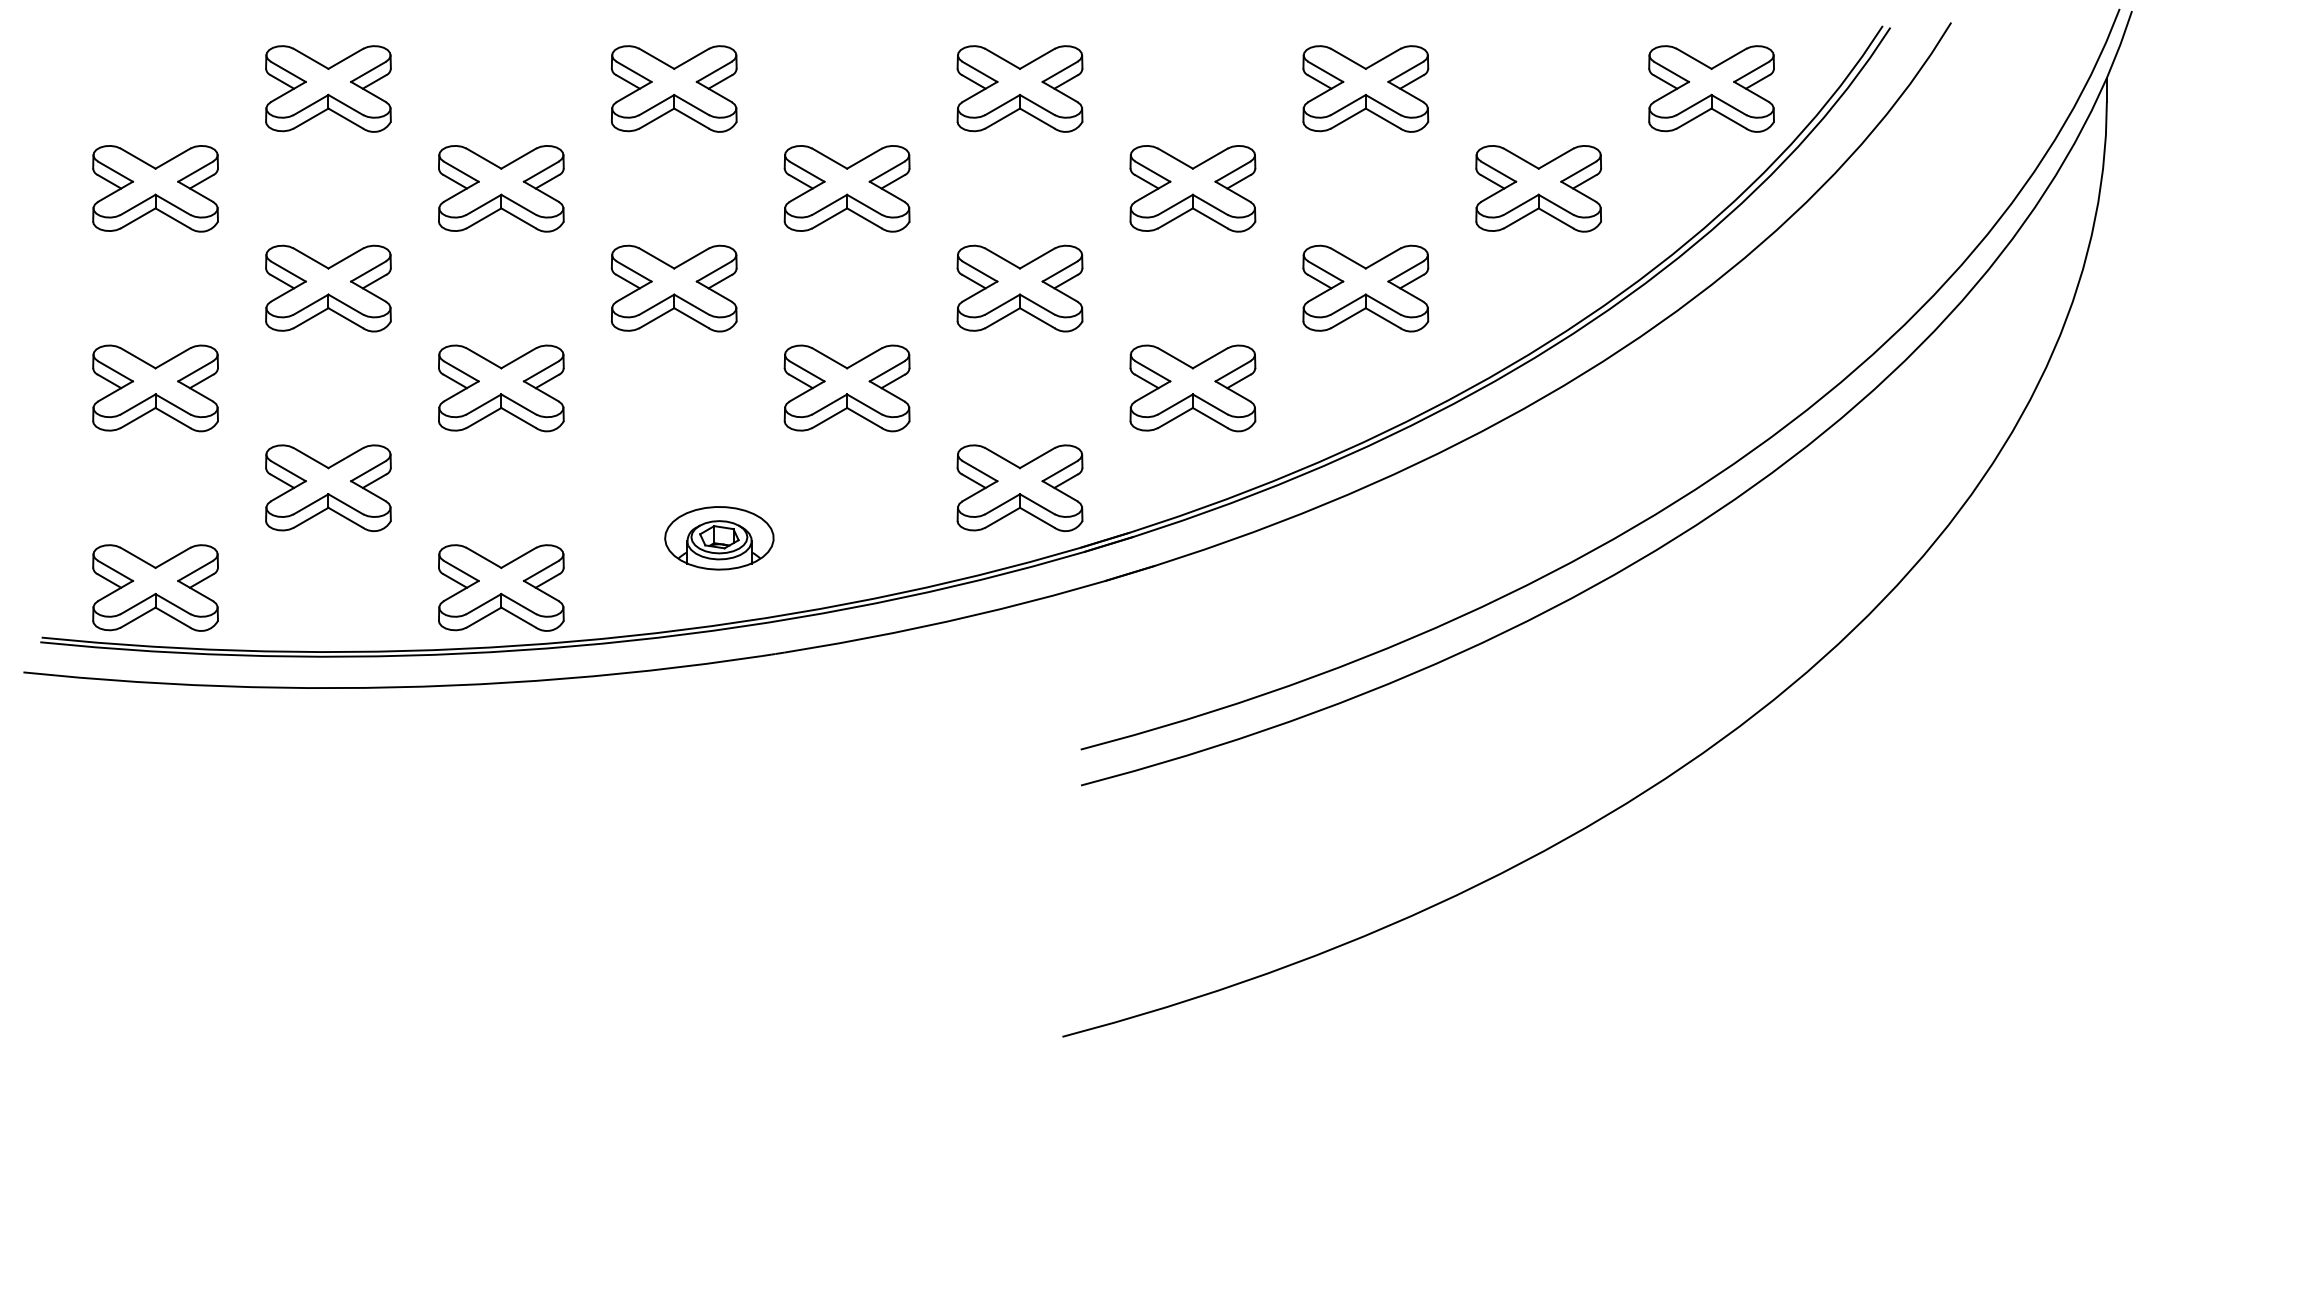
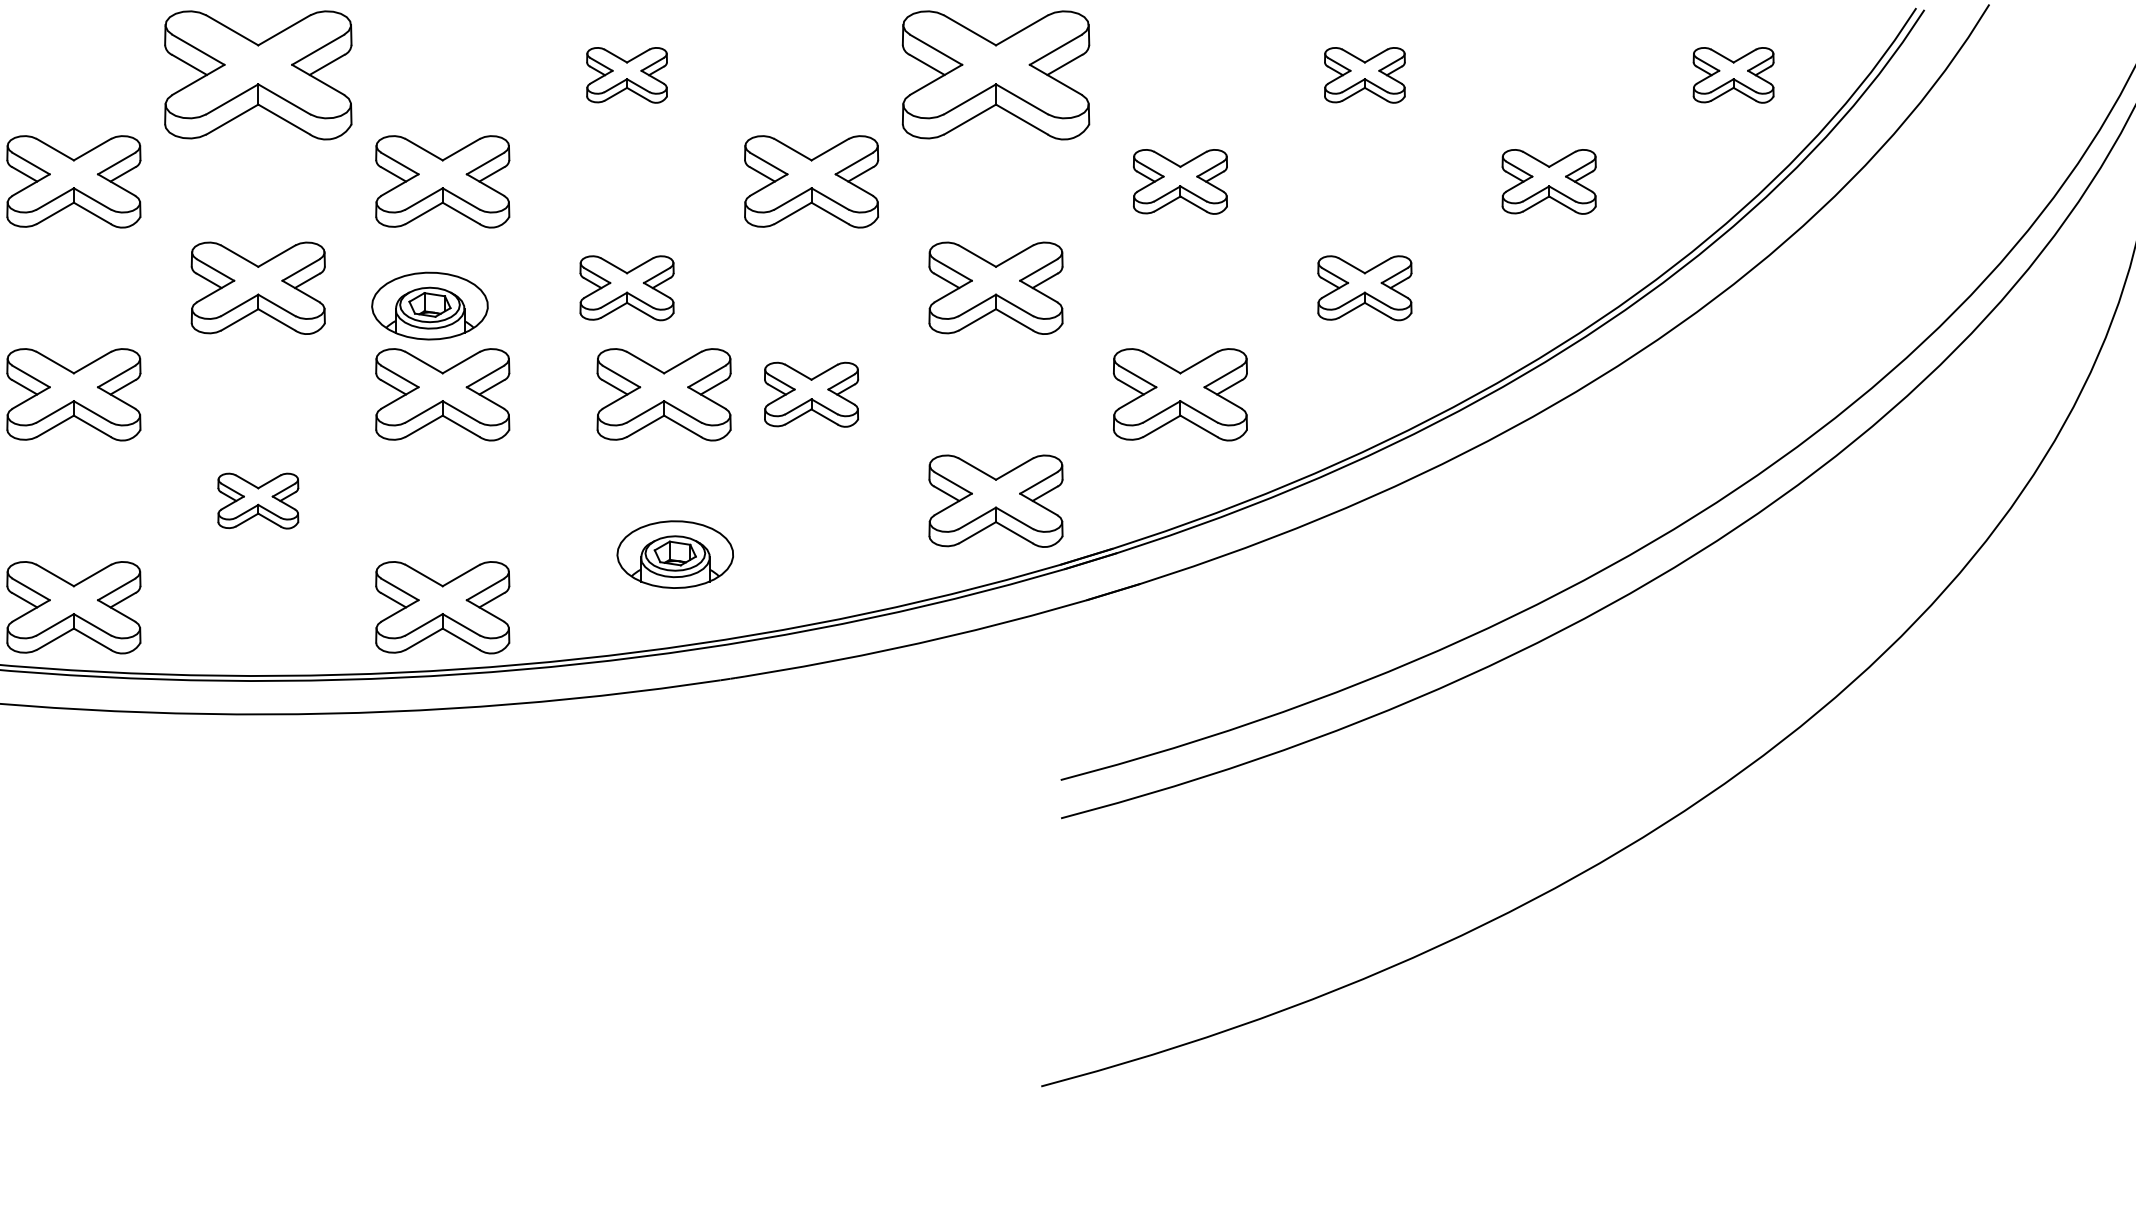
part: (328, 88) -> (258, 74), size x1.4
part: (673, 88) -> (626, 74), size x0.6
part: (1019, 88) -> (995, 74), size x1.4
part: (1365, 88) -> (1364, 74), size x0.6
part: (1711, 88) -> (1733, 74), size x0.6
part: (1192, 188) -> (1179, 181), size x0.7
part: (1538, 188) -> (1549, 181), size x0.7
part: (673, 288) -> (626, 288), size x0.7
part: (1365, 288) -> (1364, 288), size x0.7
part: (489, 305) -> (430, 306), added
part: (708, 388) -> (663, 394), added
part: (846, 388) -> (810, 394), size x0.7
part: (328, 487) -> (258, 500), size x0.6

